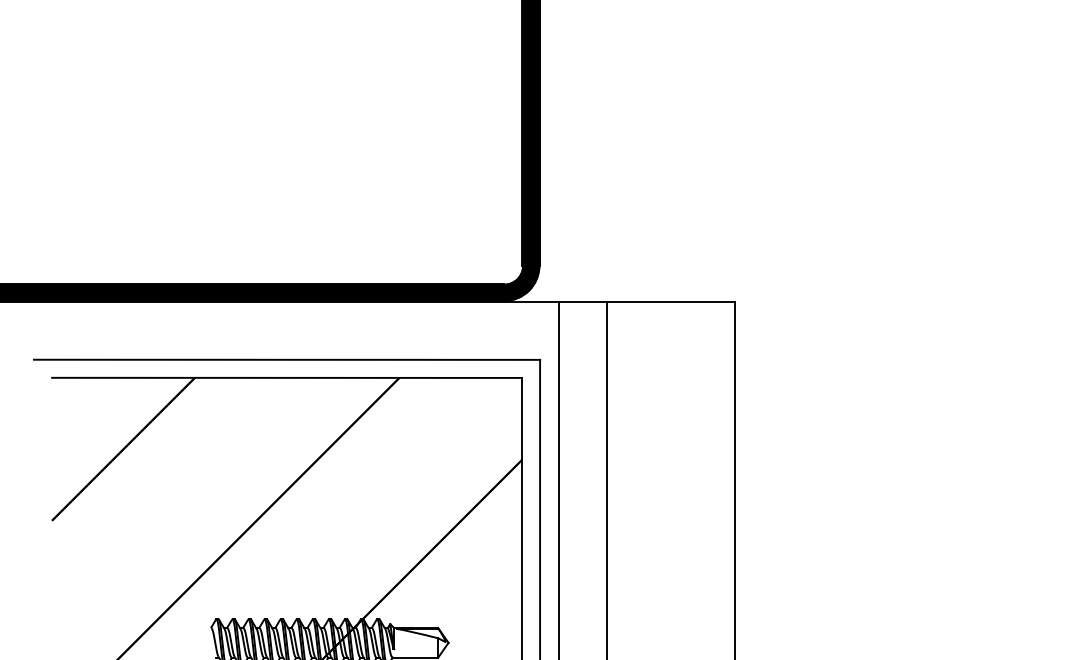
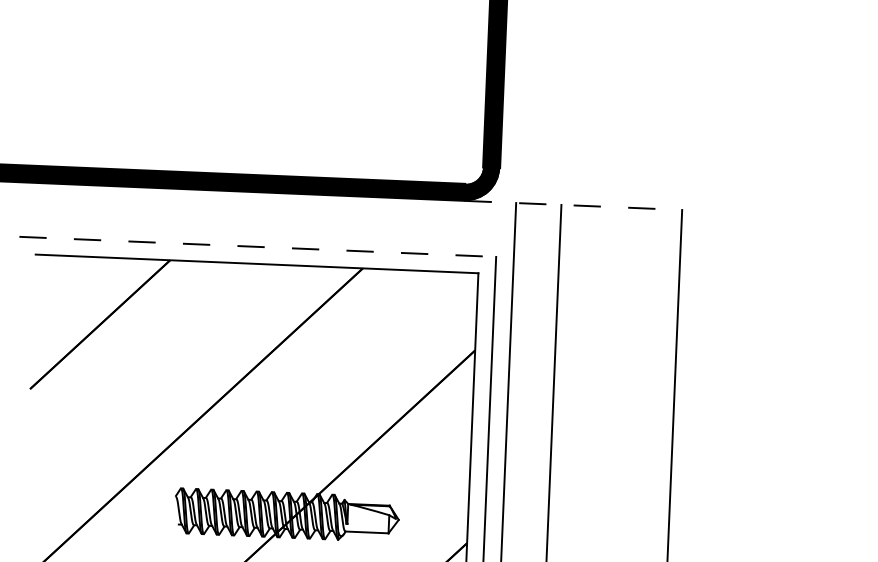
line: (620, 301) -> (574, 205), solid -> dashed
line: (287, 359) -> (258, 246), solid -> dashed

